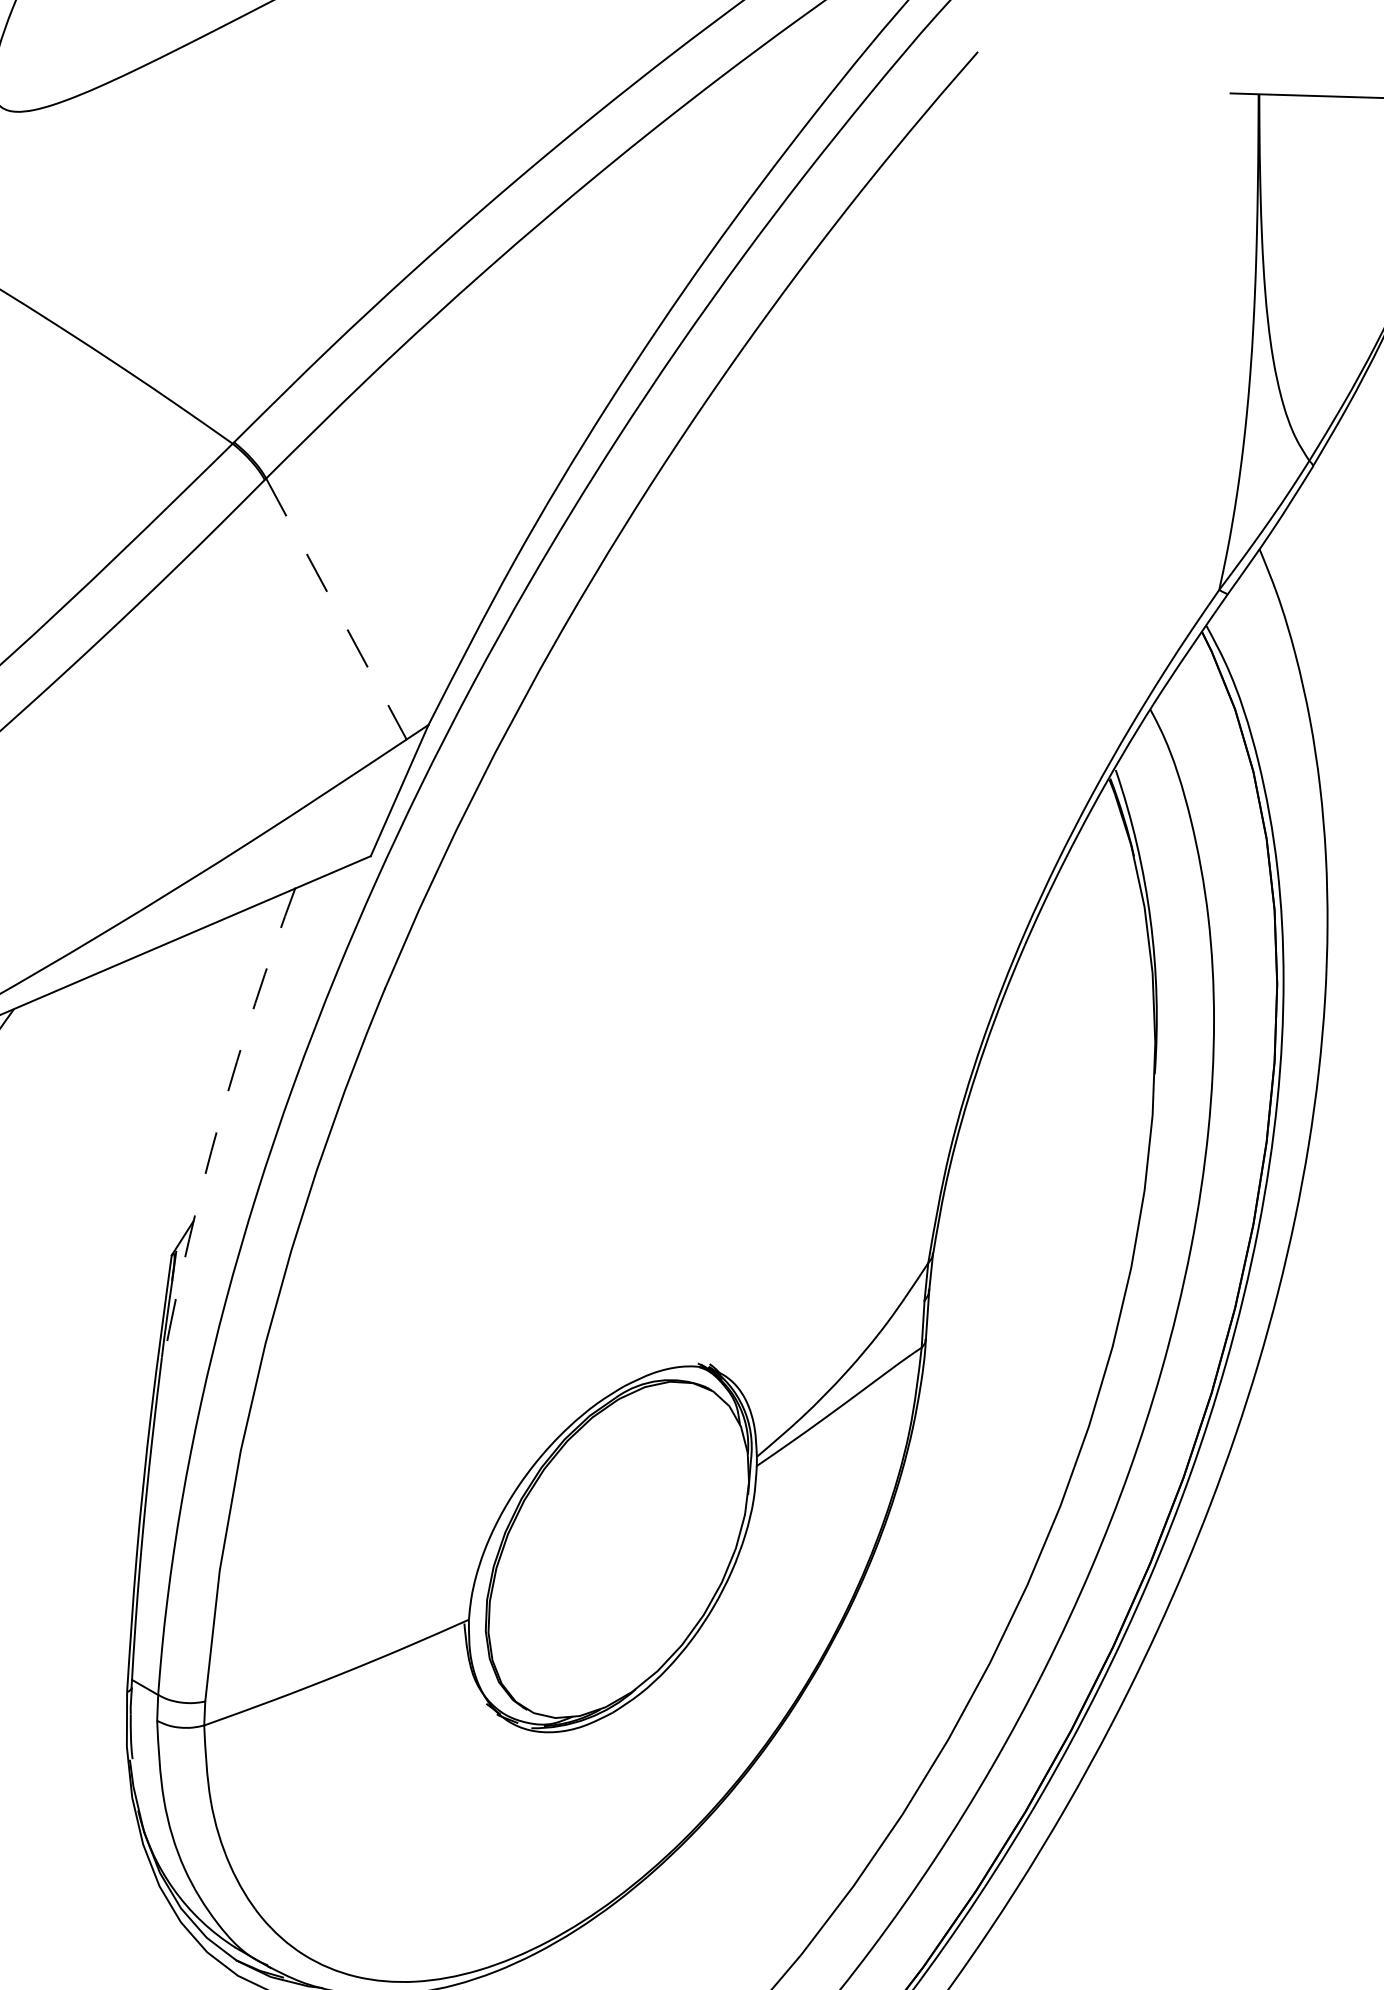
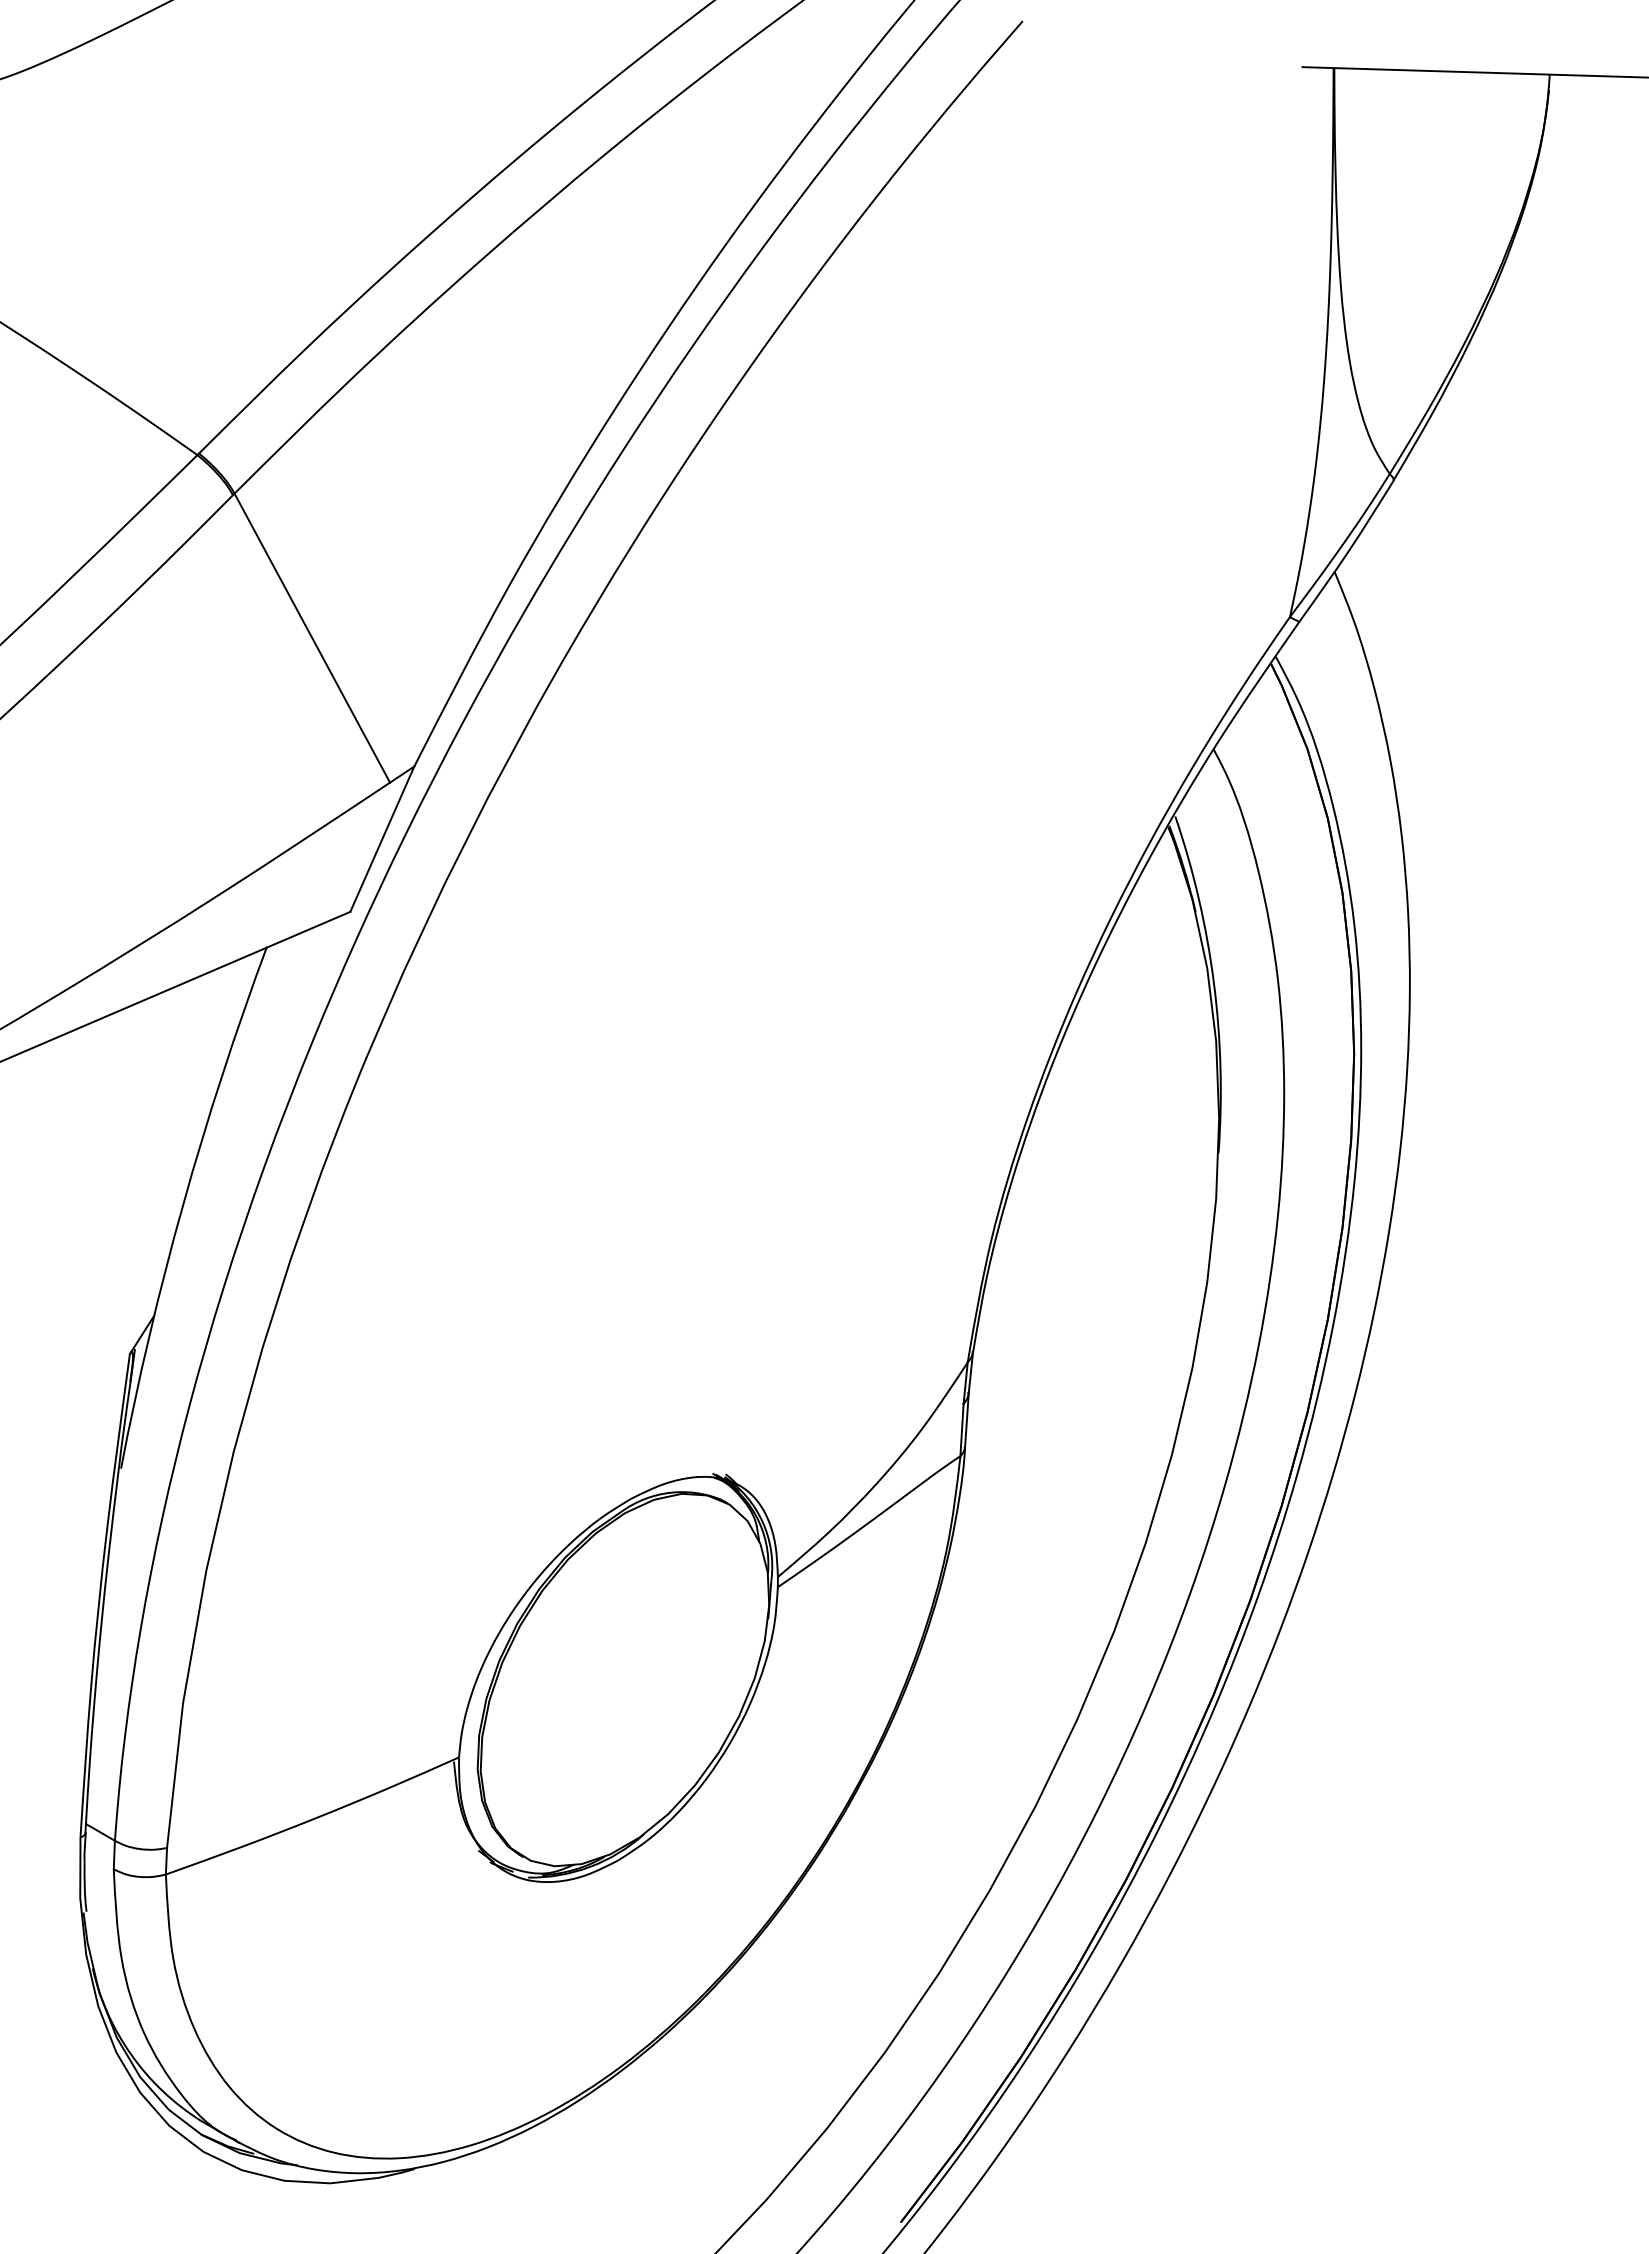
line: (336, 609) -> (312, 638), dashed -> solid
arc: (220, 1120) -> (183, 1204), dashed -> solid

